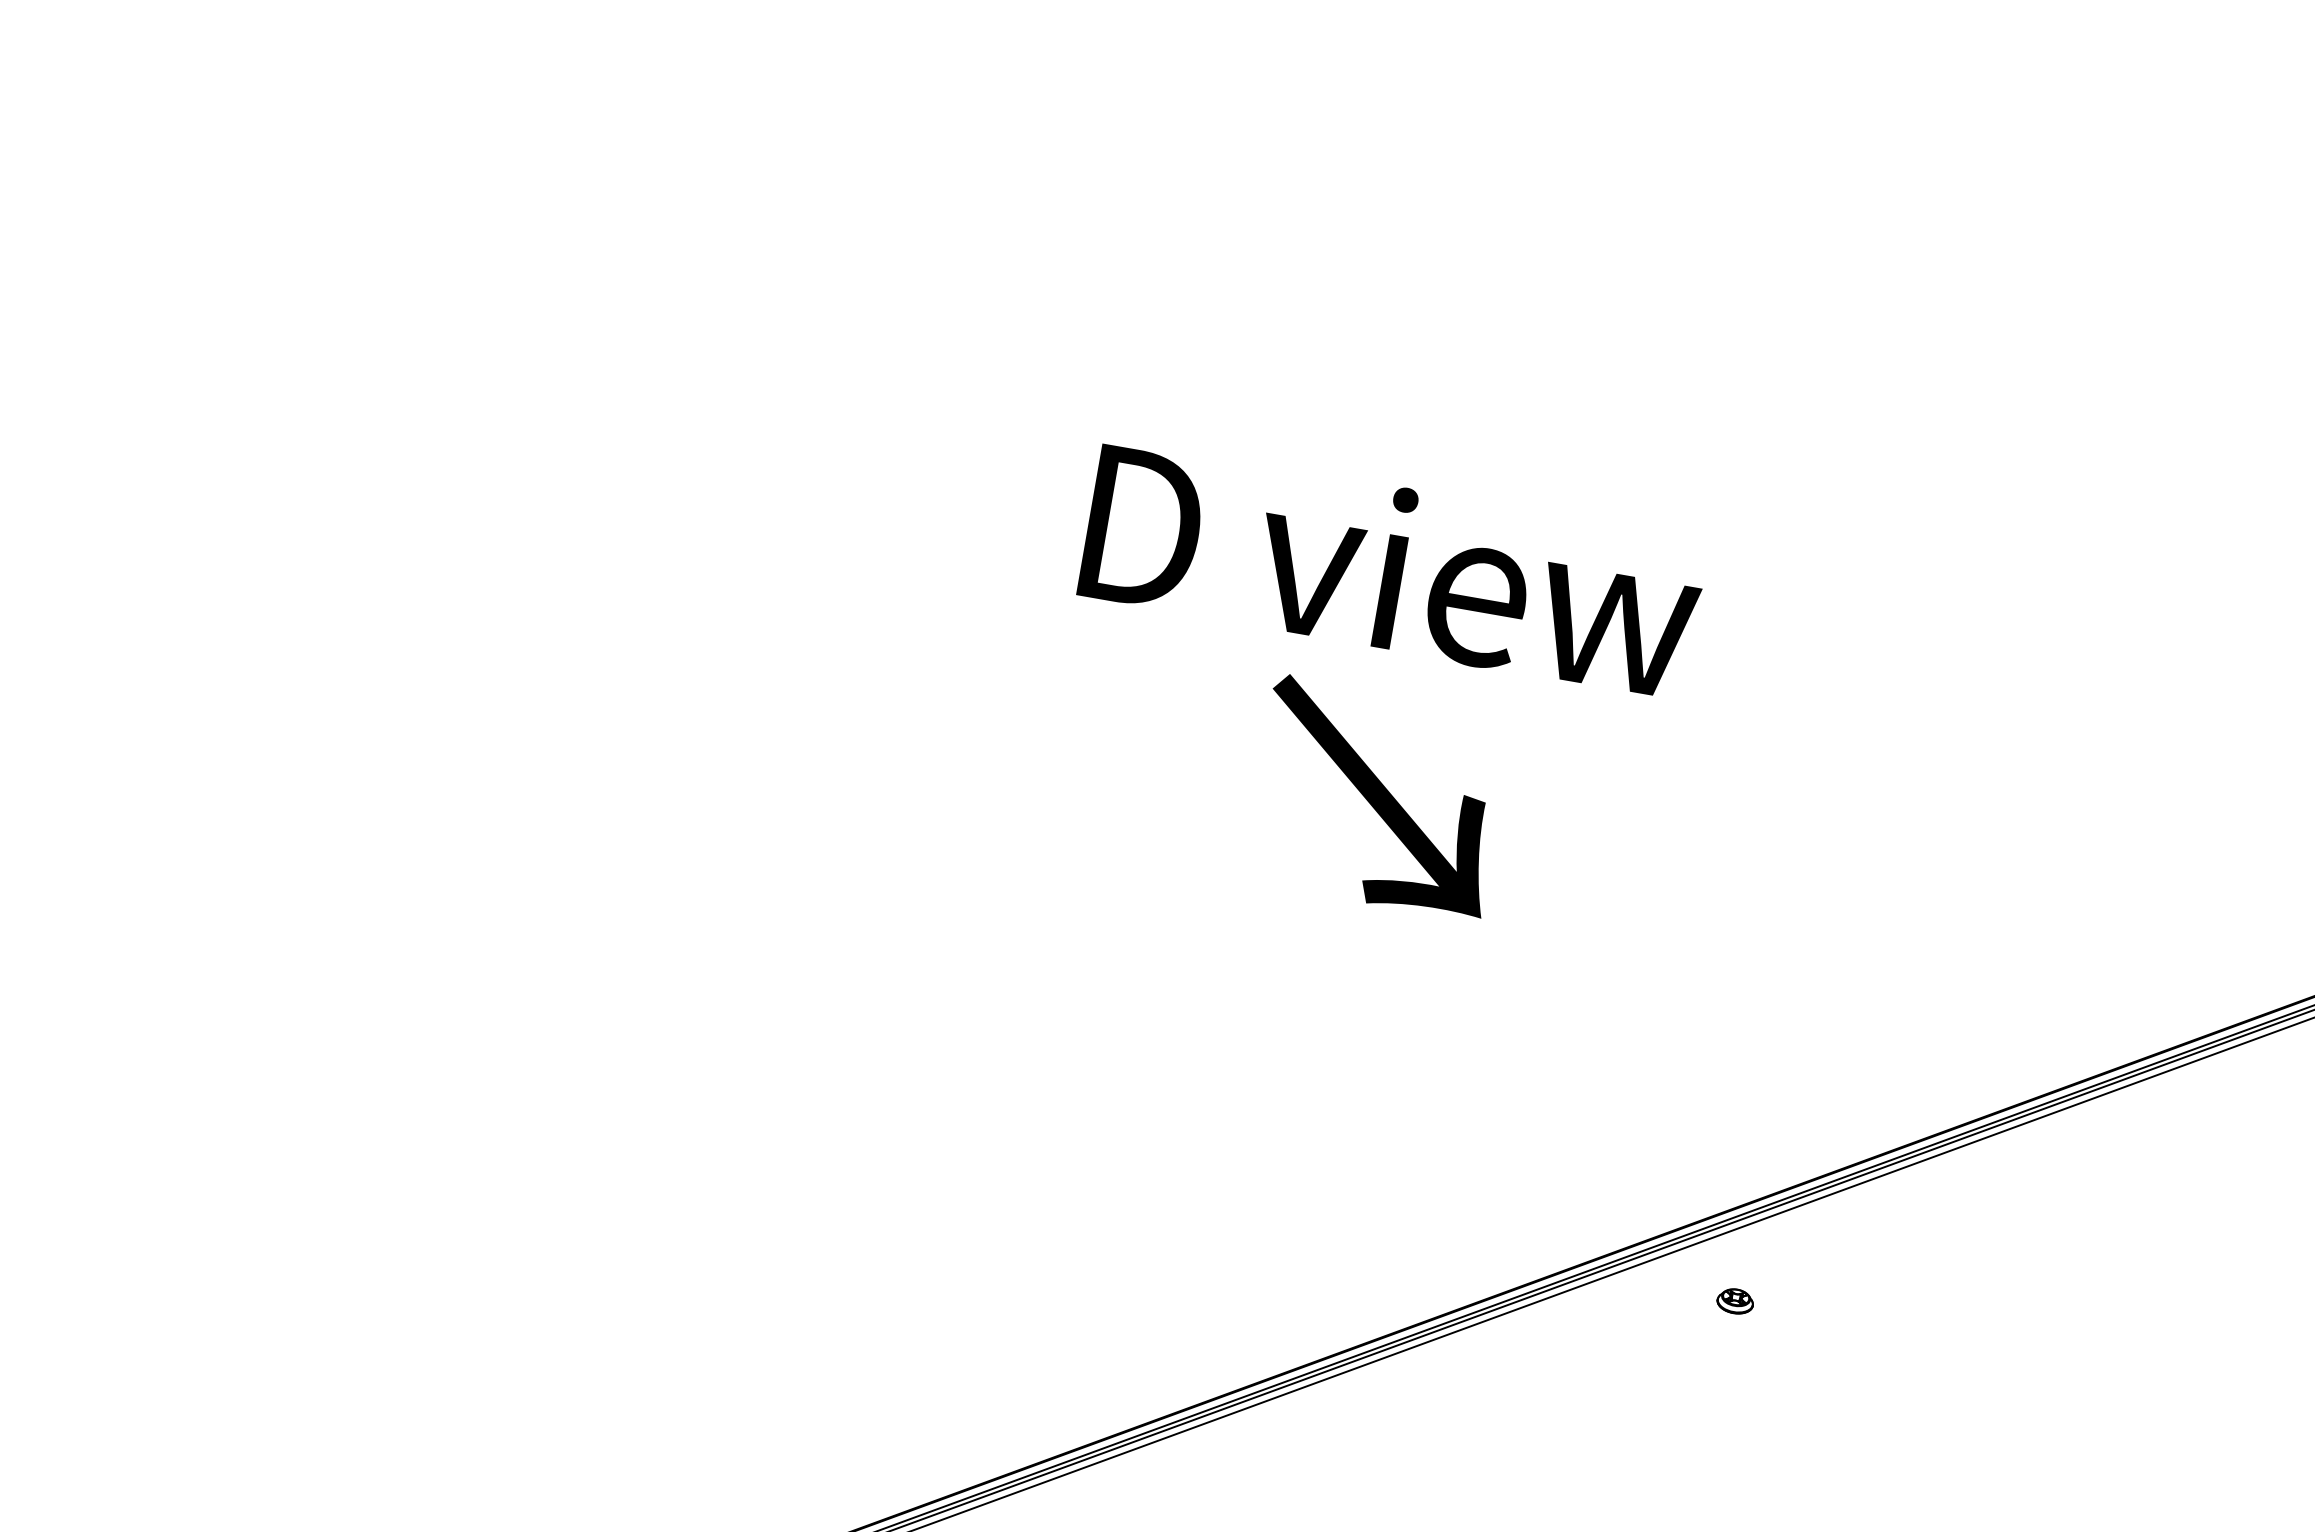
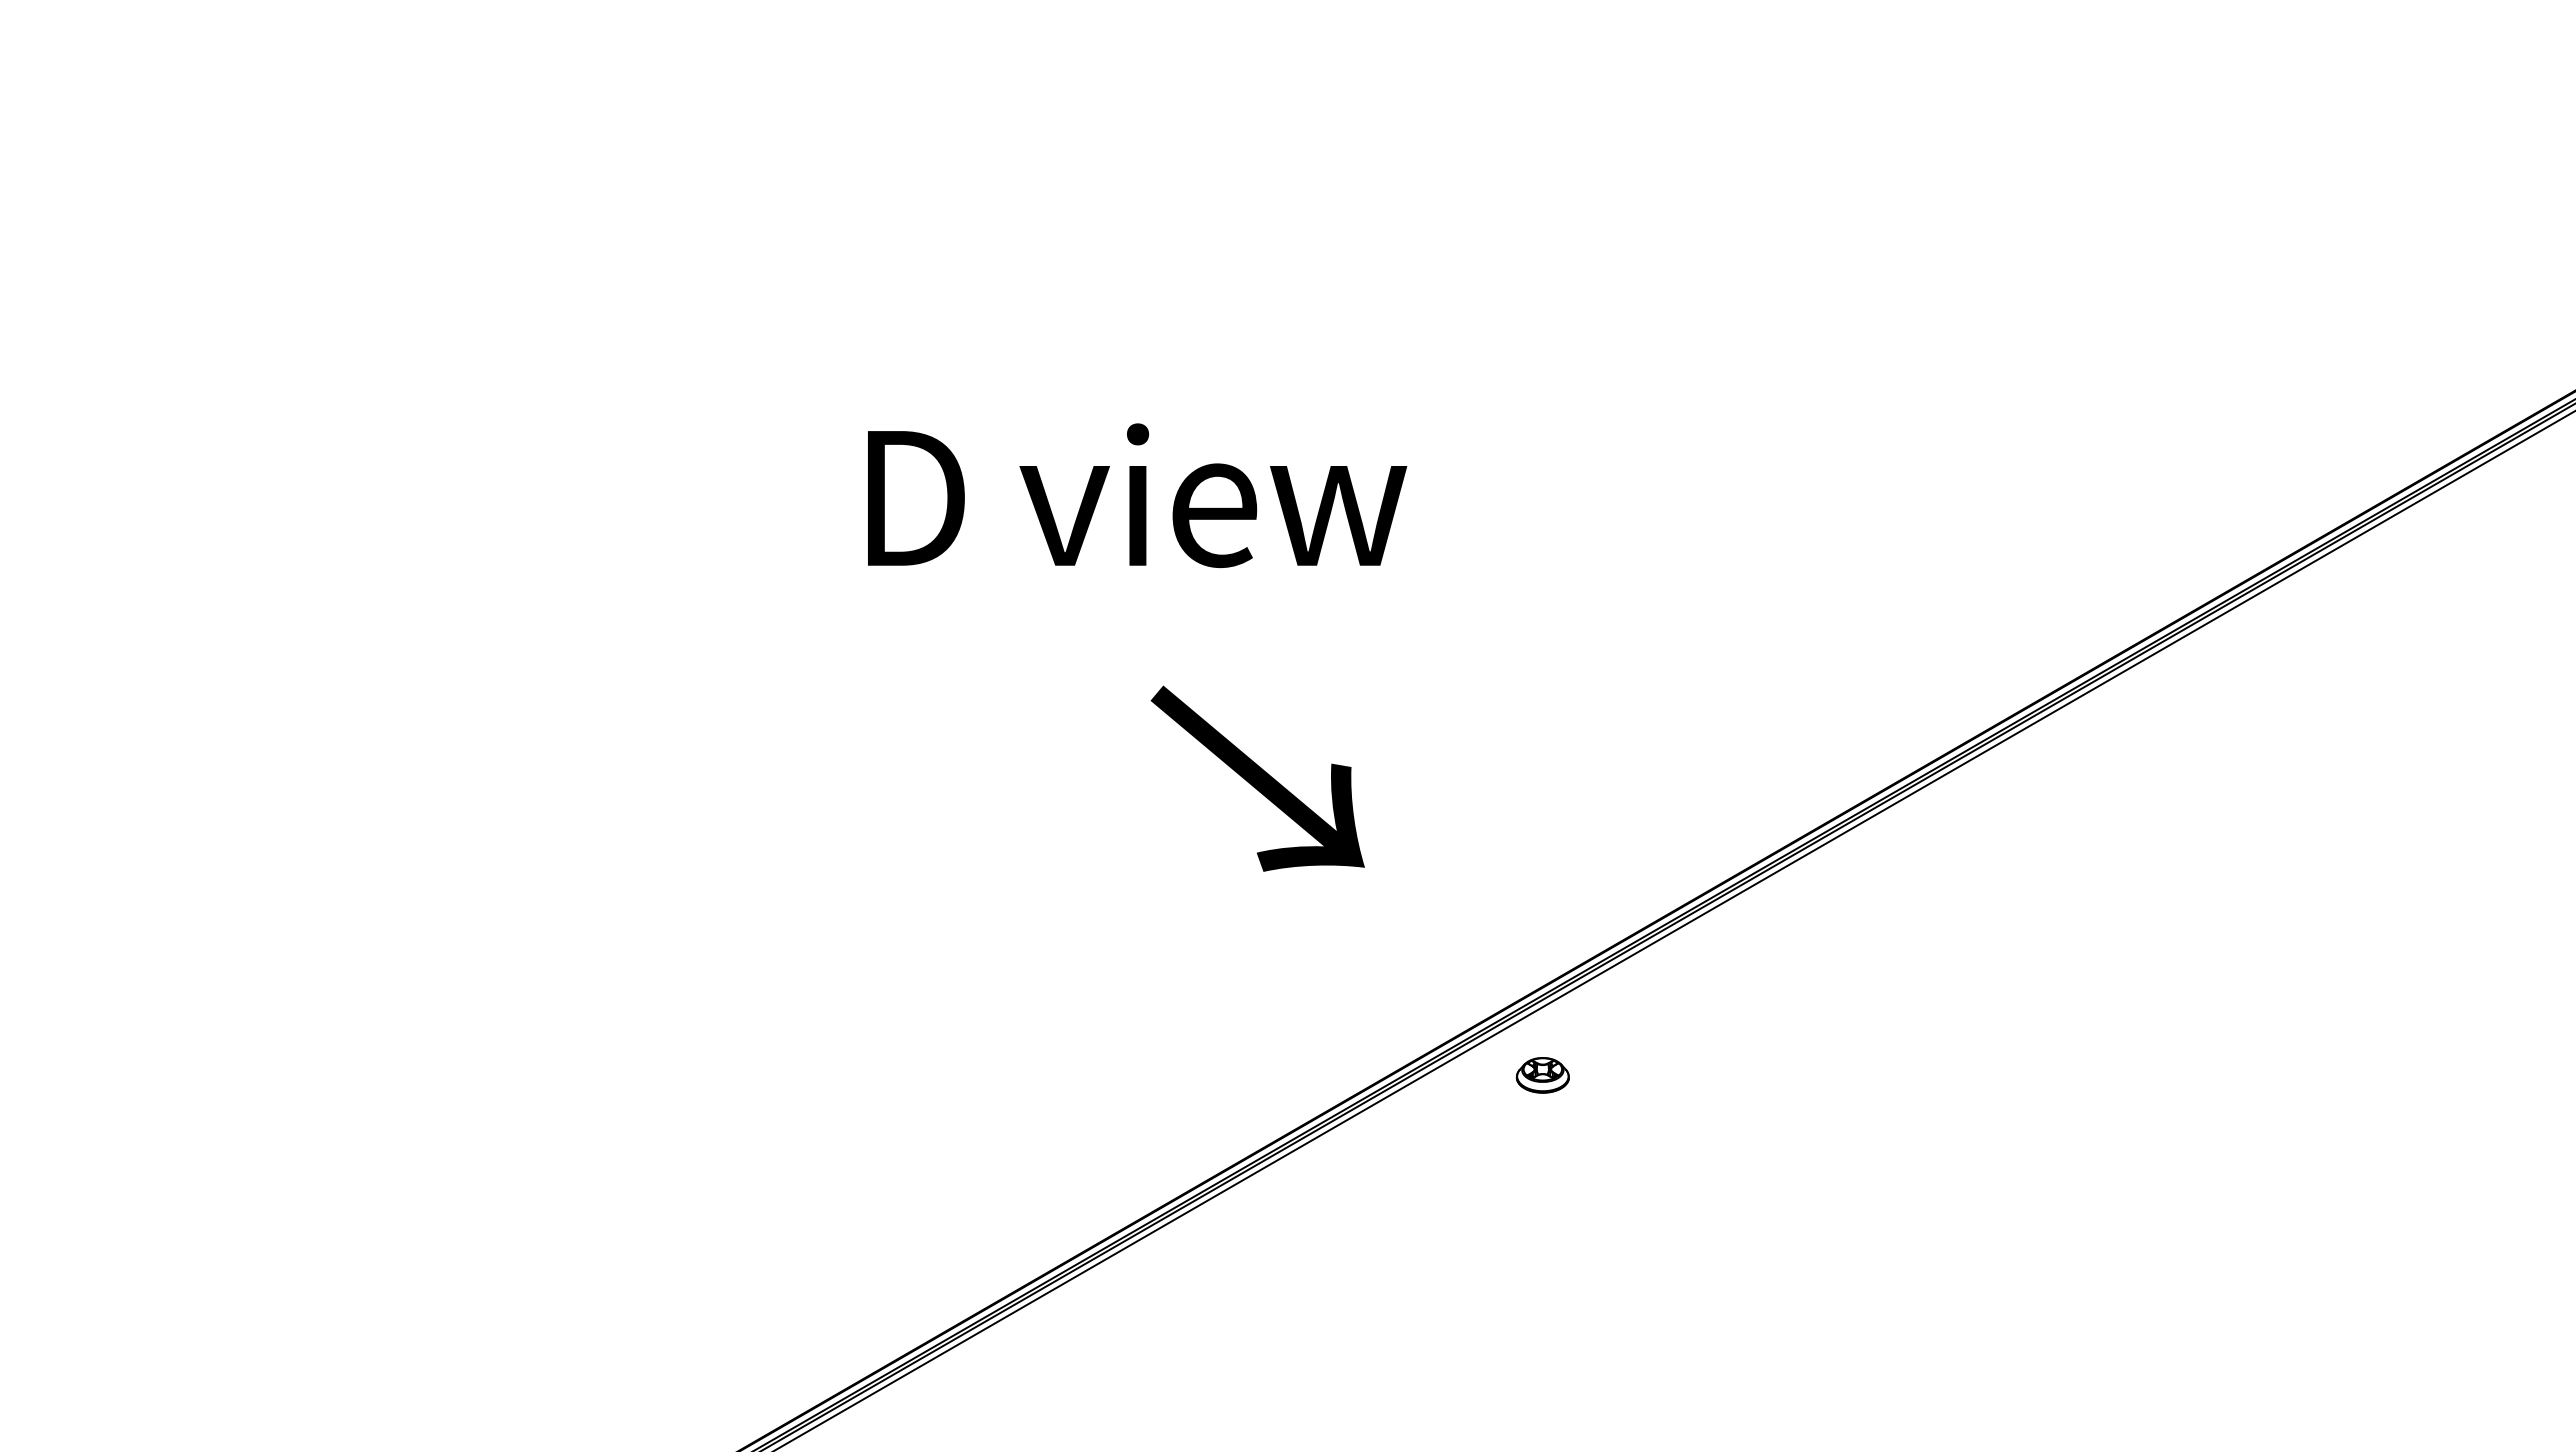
text: (1377, 797) -> (1257, 778), moved
part: (1735, 1301) -> (1542, 1075), size x1.67

